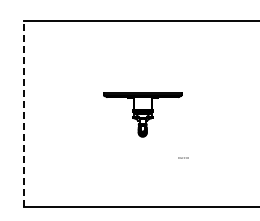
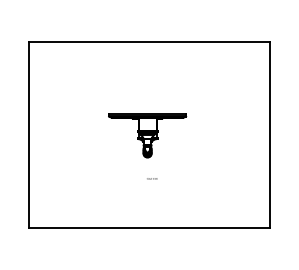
line: (24, 114) -> (29, 135), dashed -> solid
text: (183, 157) -> (152, 178), moved

